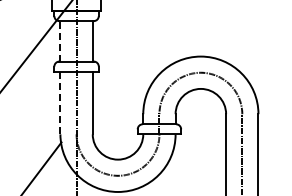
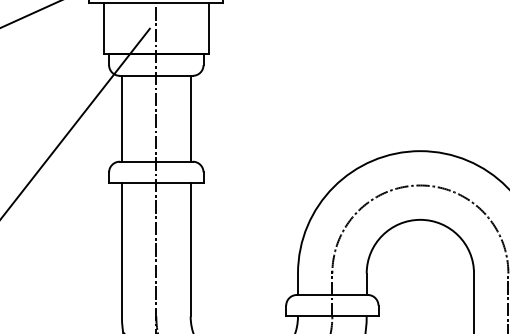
line: (60, 40) -> (122, 116), dashed -> solid
line: (60, 102) -> (122, 248), dashed -> solid

